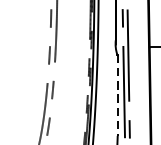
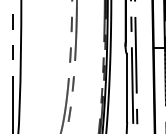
line: (118, 95) -> (127, 88), dashed -> solid

